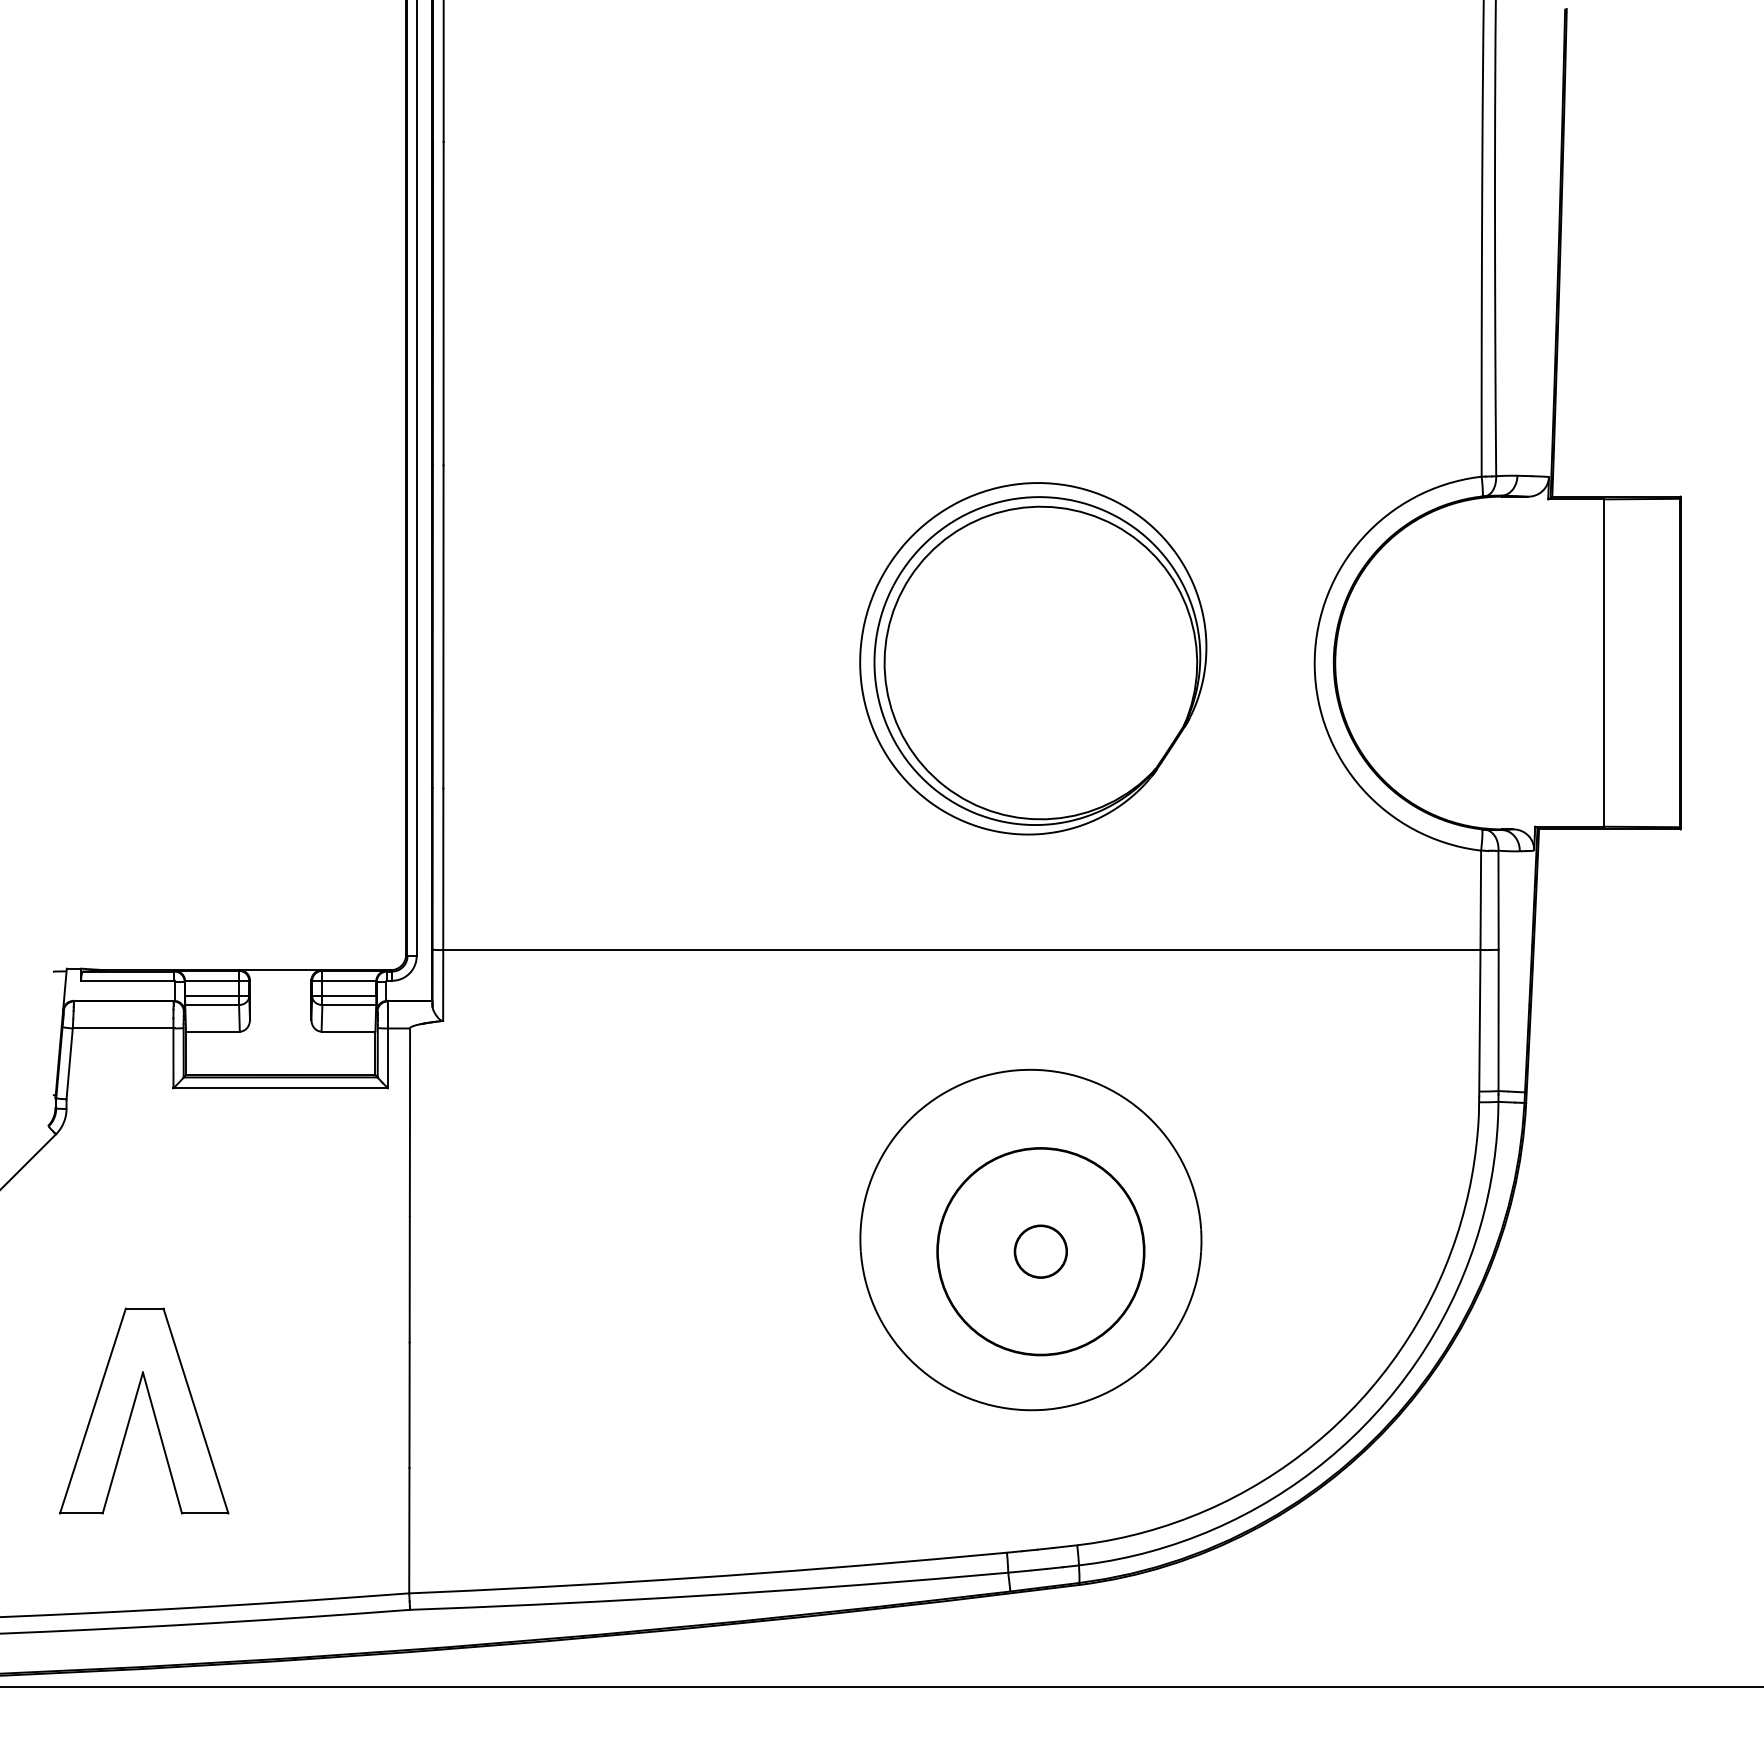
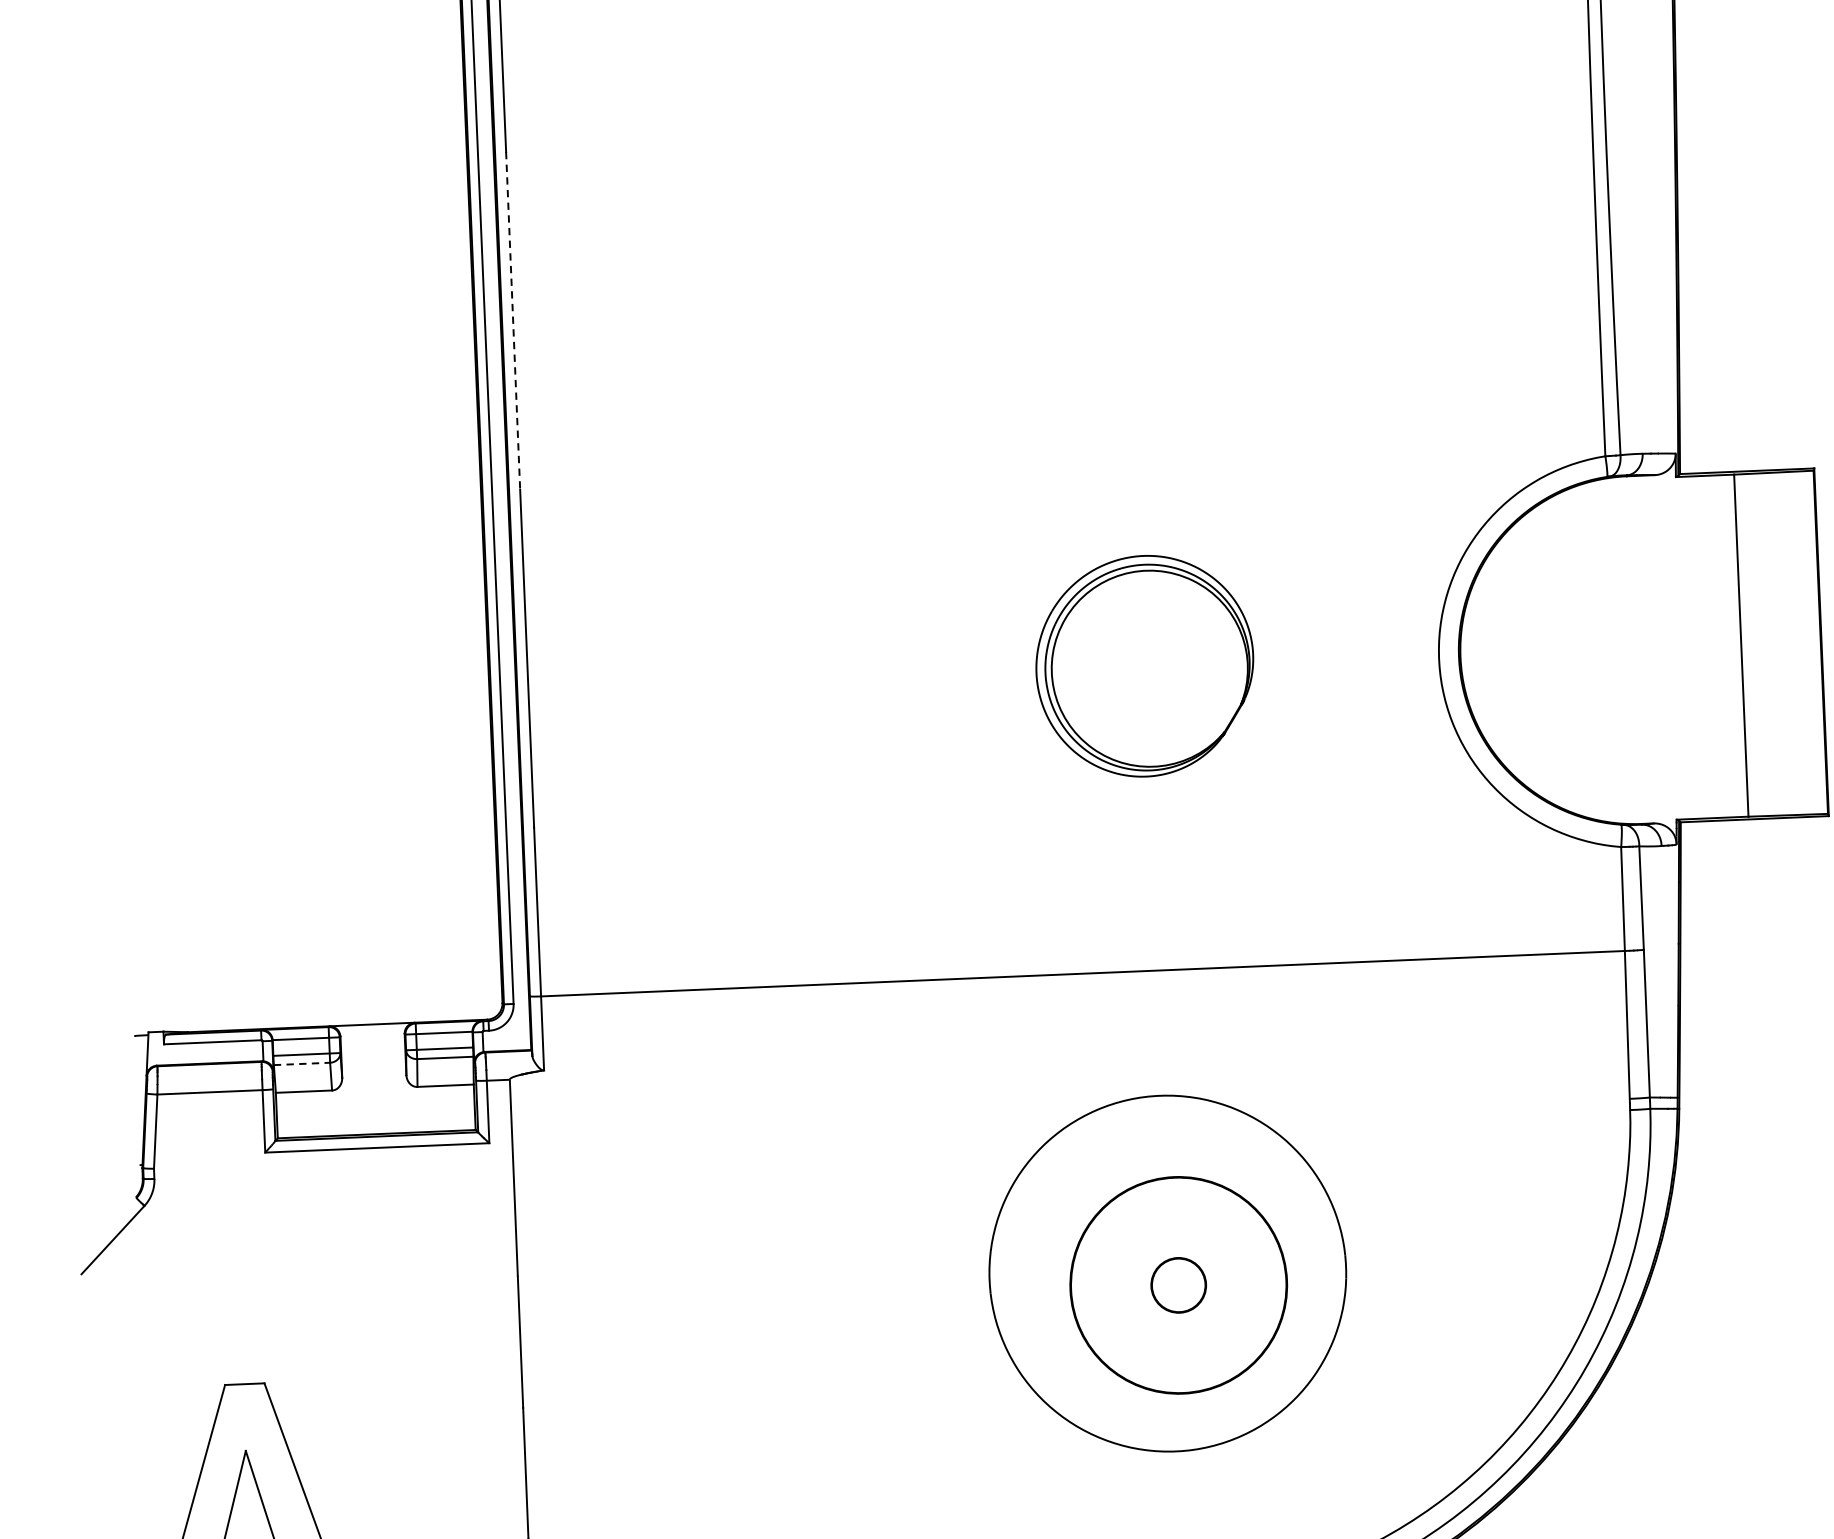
line: (443, 303) -> (513, 320), solid -> dashed
part: (1033, 658) -> (1145, 665), size x0.6
line: (212, 1005) -> (302, 1064), solid -> dashed

